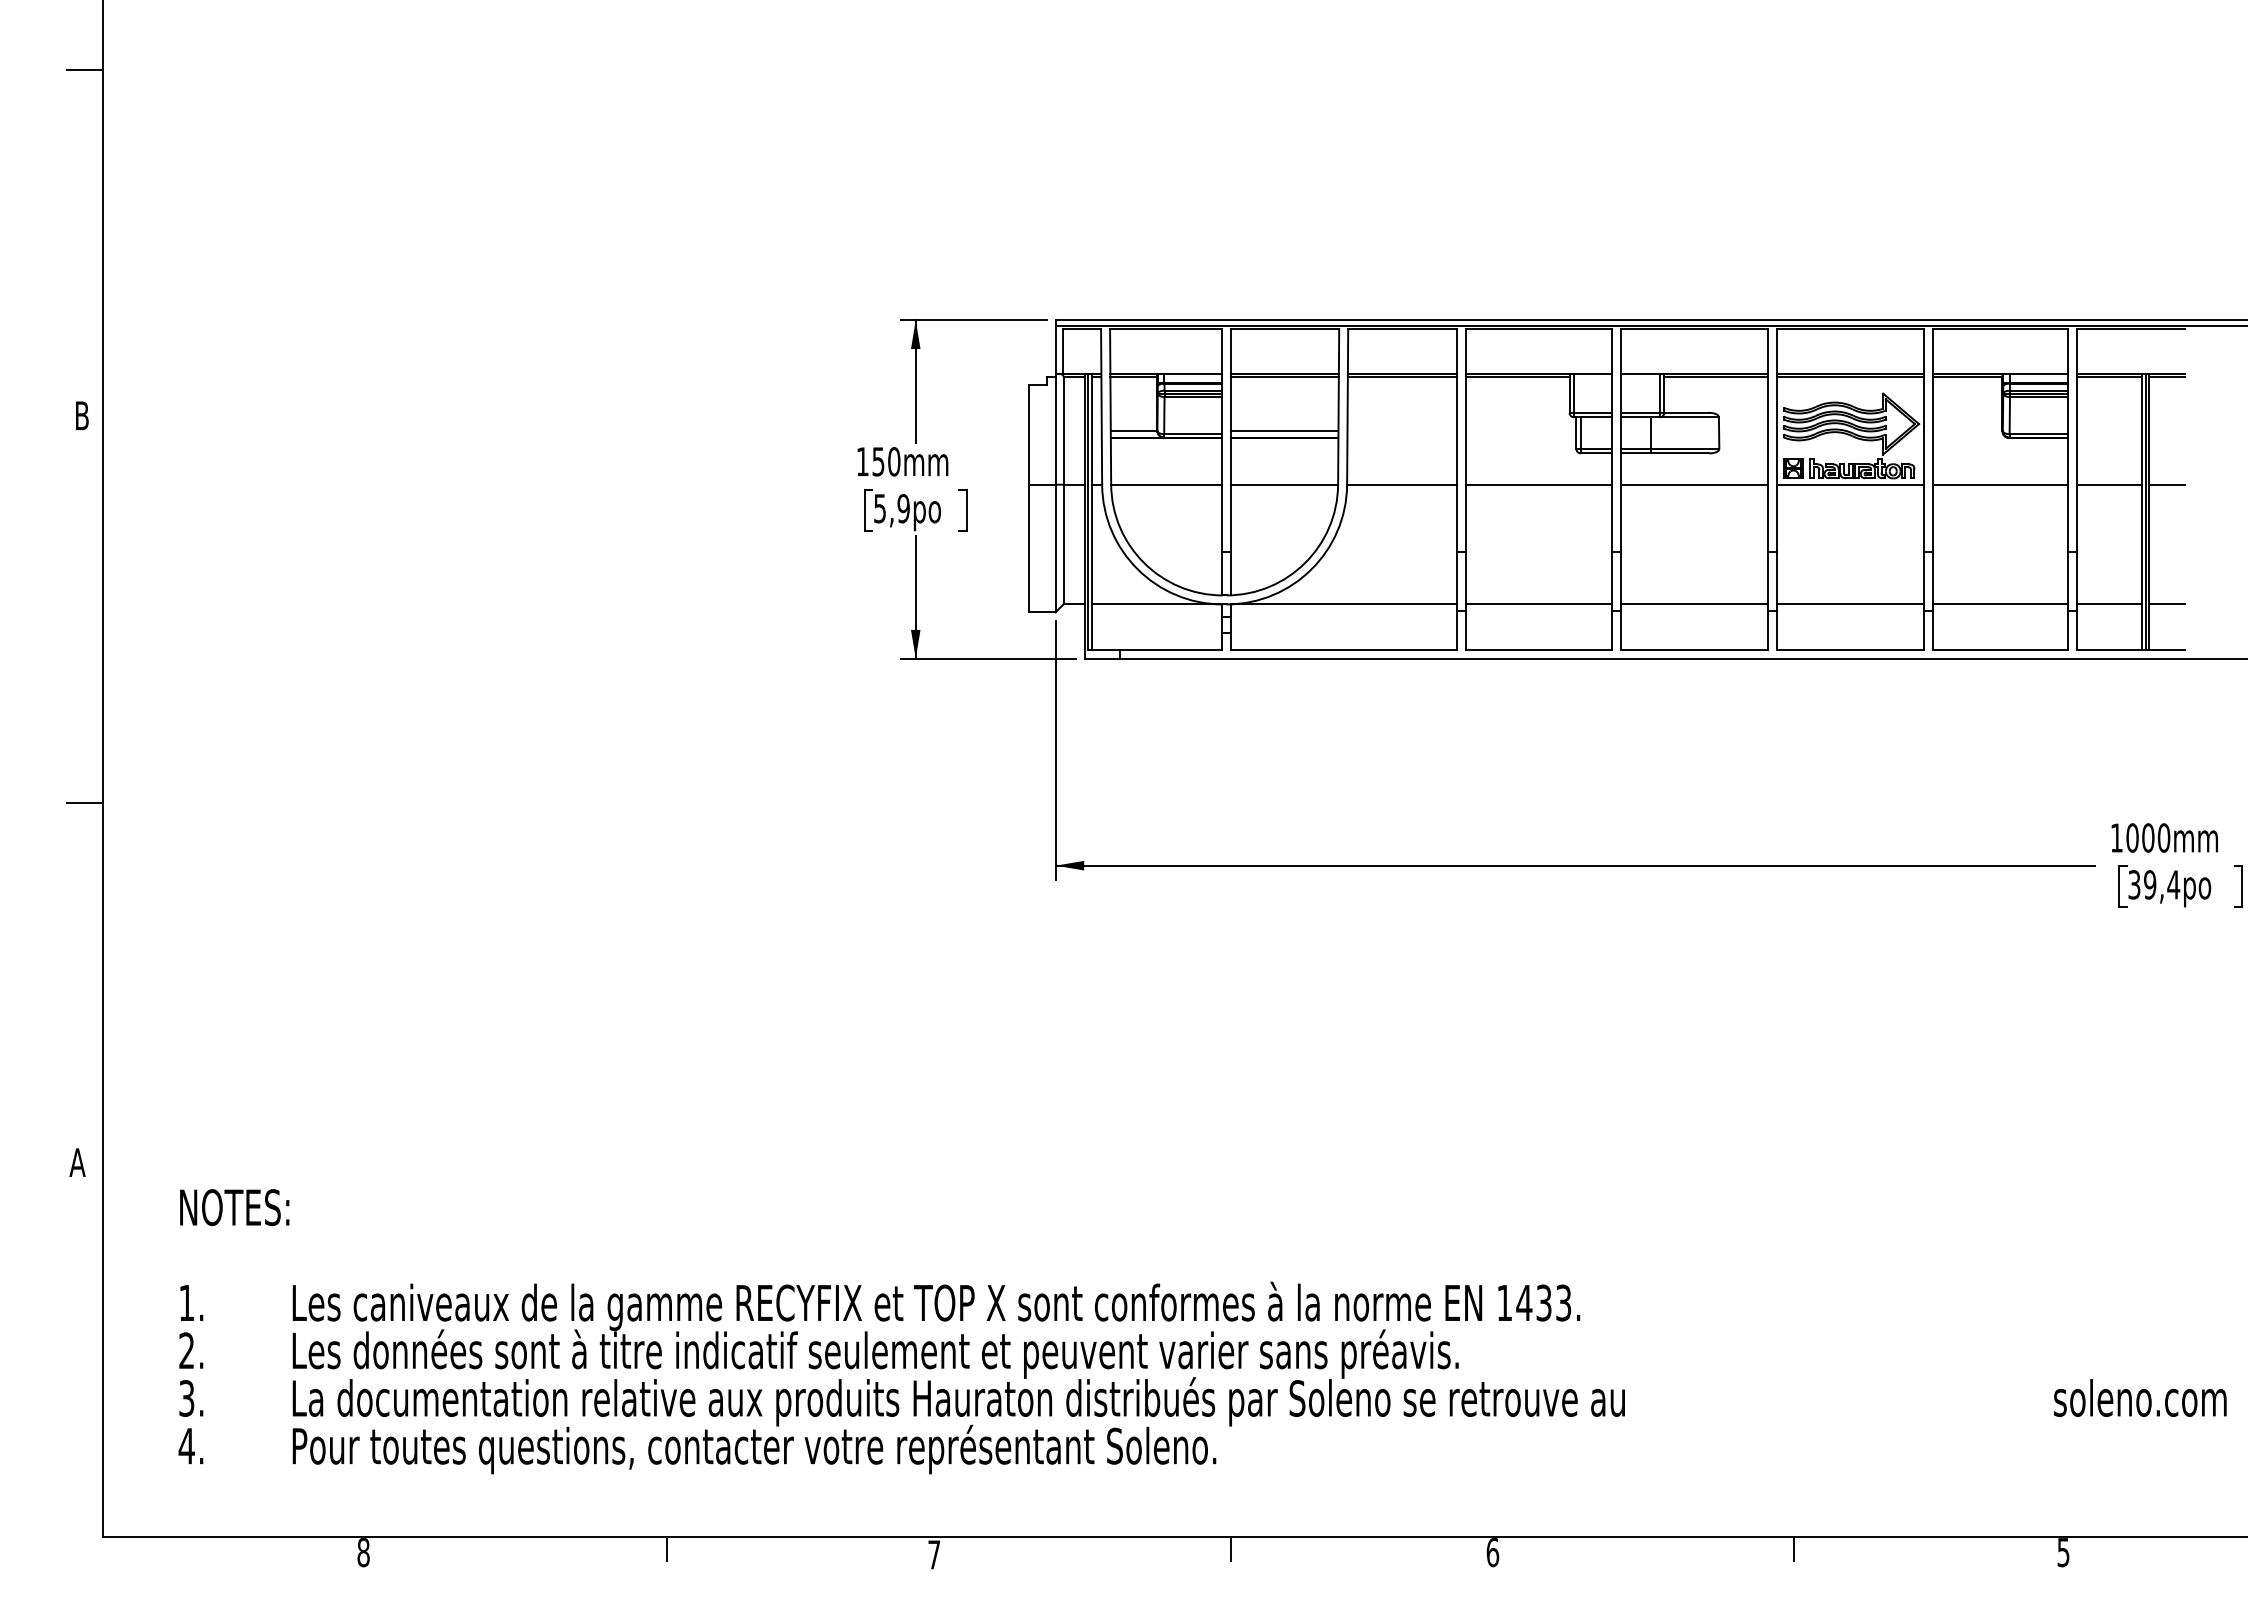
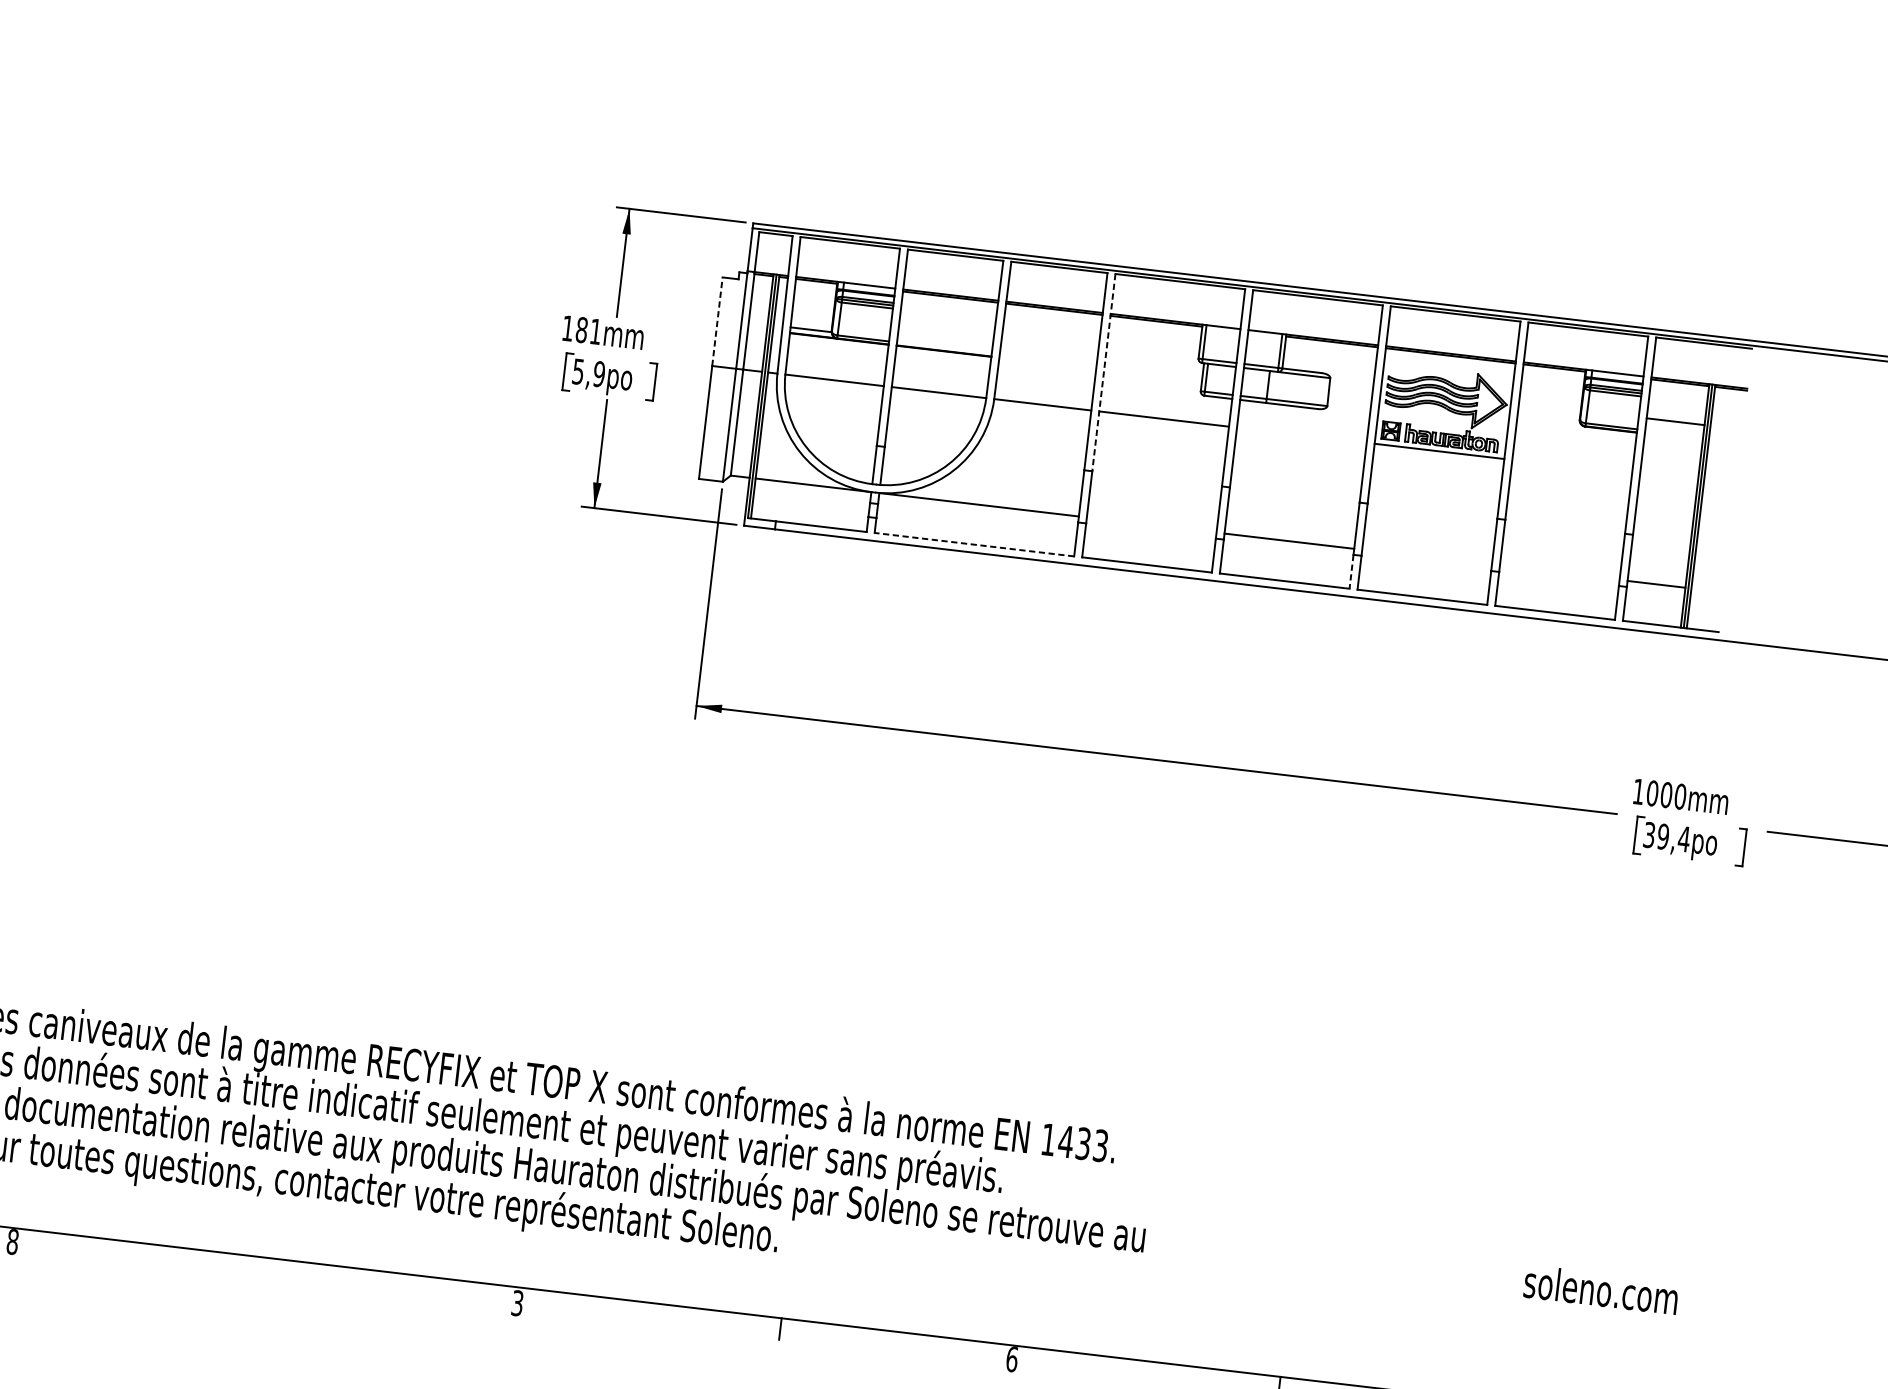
line: (1284, 431) -> (944, 345), removed
line: (1028, 434) -> (717, 321), solid -> dashed
line: (1465, 441) -> (1103, 373), solid -> dashed
text: (886, 461) -> (588, 330), 150mm -> 181mm
line: (1694, 484) -> (1301, 435), removed
line: (1999, 484) -> (1571, 466), removed
line: (2109, 484) -> (1675, 421), moved
line: (2167, 484) -> (1720, 484), removed
line: (1538, 604) -> (1151, 525), removed
line: (1850, 604) -> (1427, 557), removed
line: (1999, 604) -> (1559, 572), removed
line: (2167, 604) -> (1707, 590), removed
line: (1767, 630) -> (1351, 571), solid -> dashed
line: (1344, 649) -> (974, 544), solid -> dashed
line: (666, 1549) -> (281, 1270), removed
text: (934, 1554) -> (517, 1303), 7 -> 3

